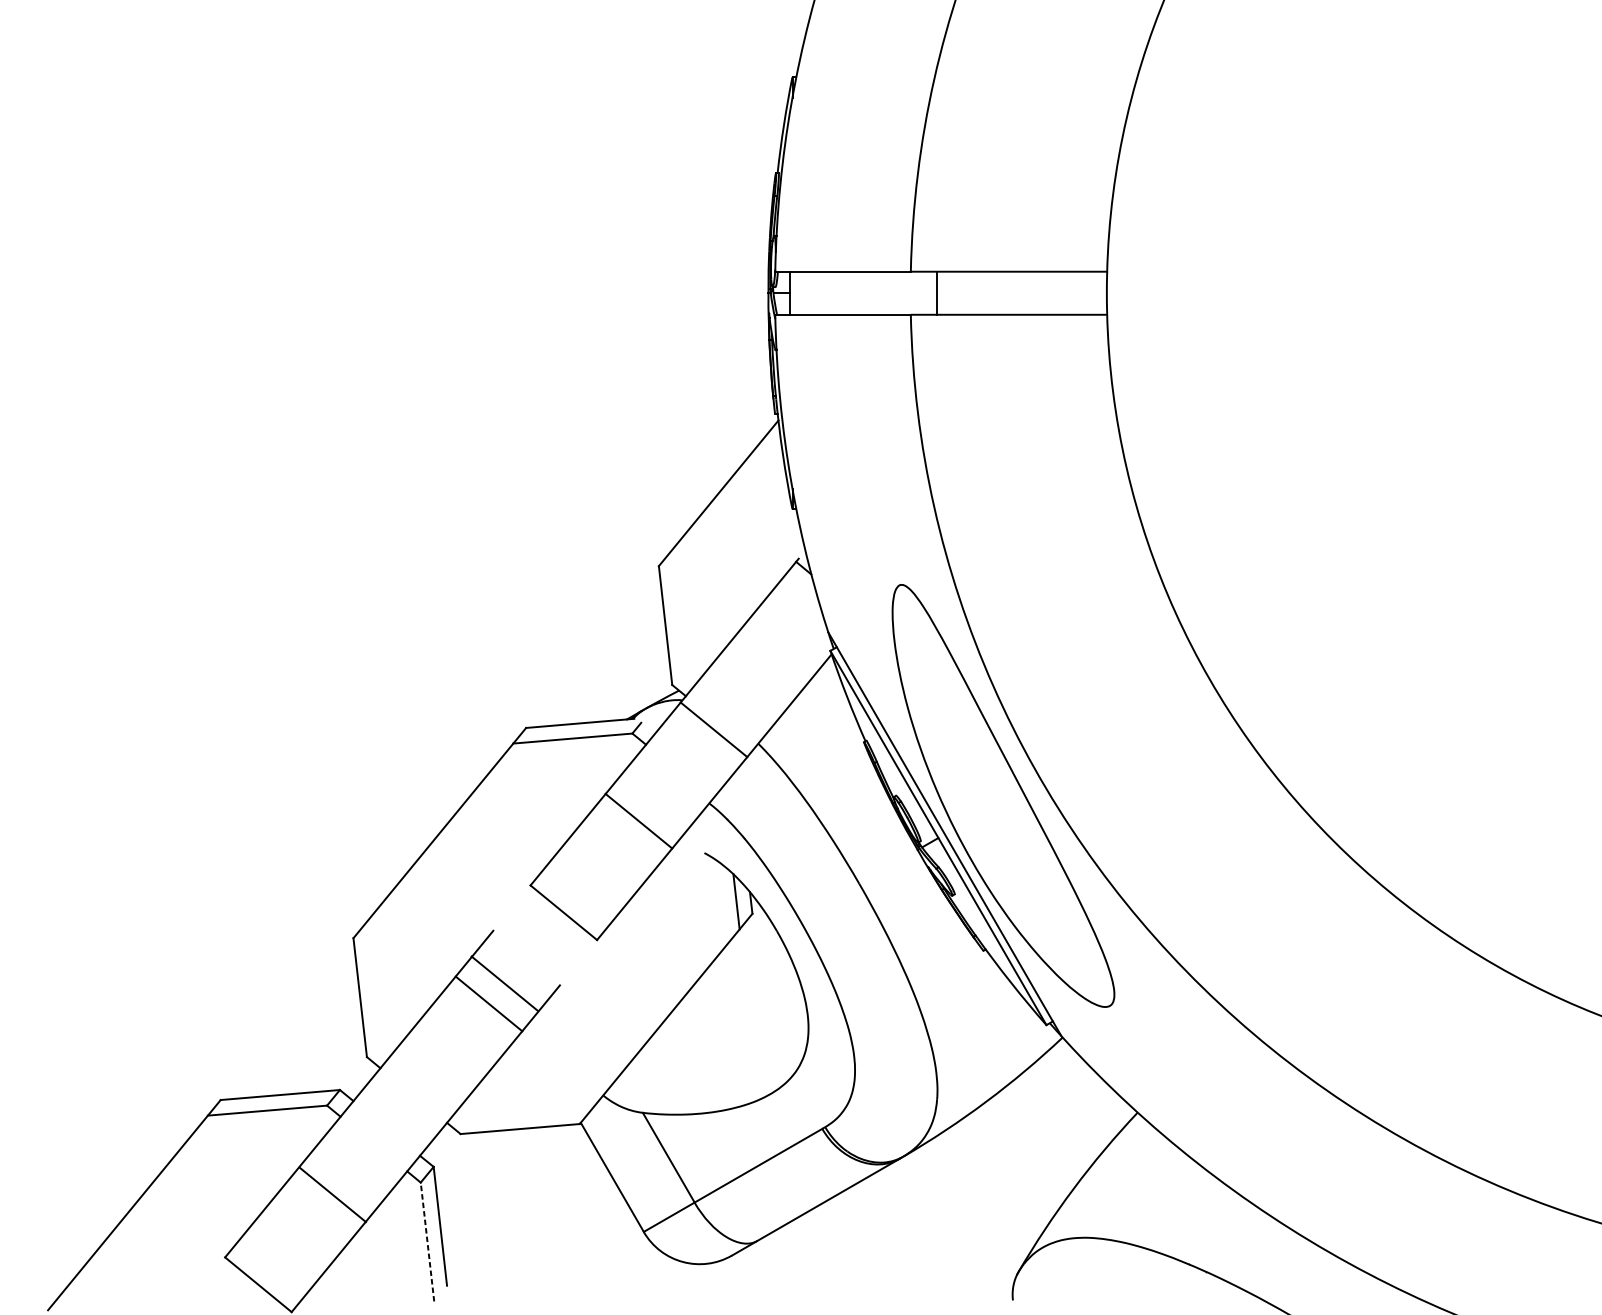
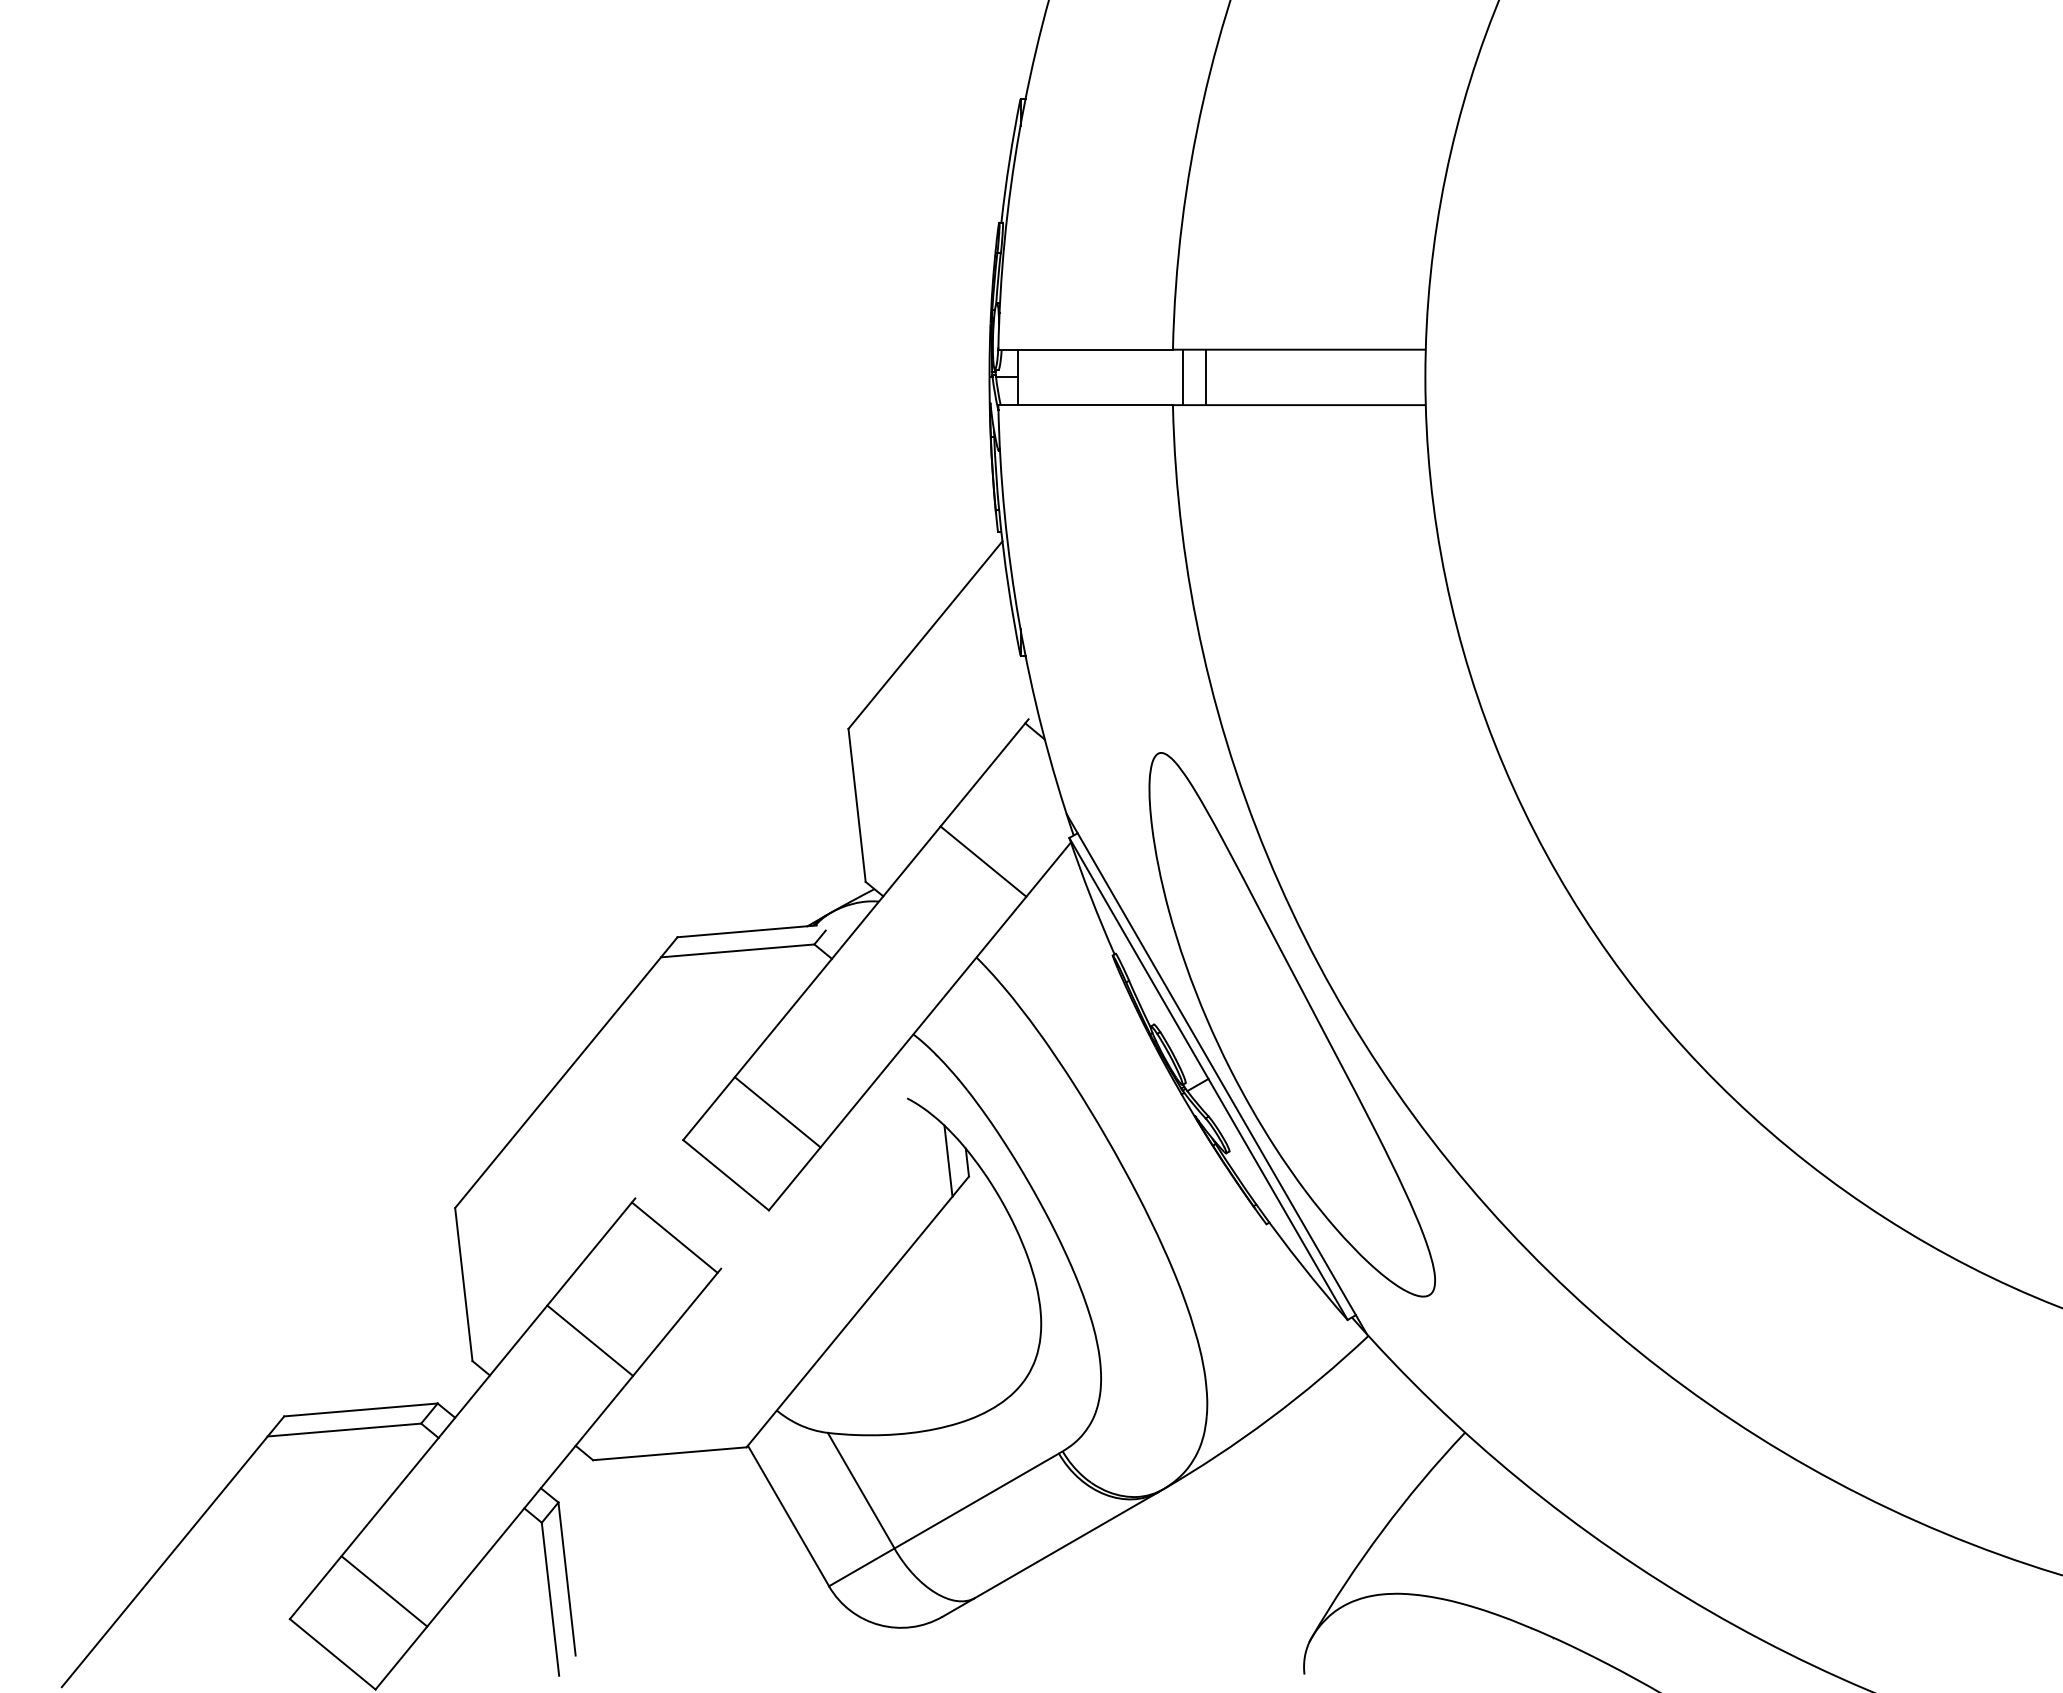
line: (918, 293) -> (1182, 377), added
line: (714, 729) -> (983, 861), moved
line: (638, 821) -> (777, 1112), moved
line: (505, 983) -> (590, 1340), moved
line: (488, 1003) -> (674, 1237), moved
line: (332, 1194) -> (384, 1591), moved
line: (427, 1241) -> (550, 1598), dashed -> solid

